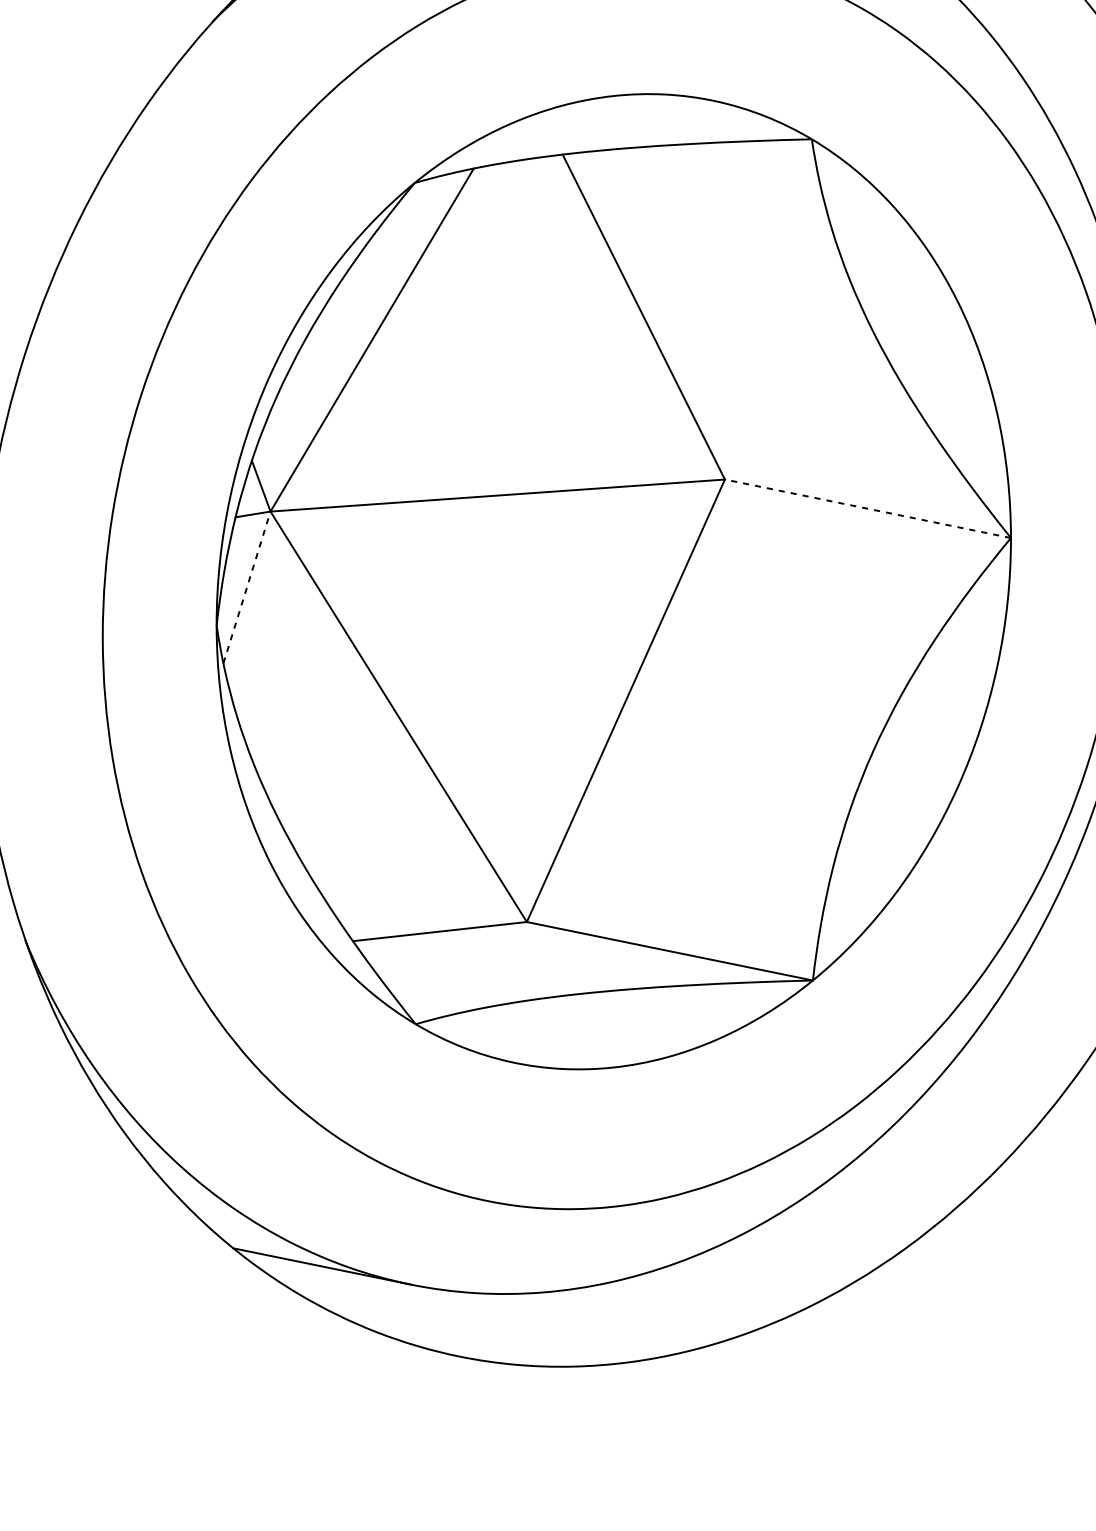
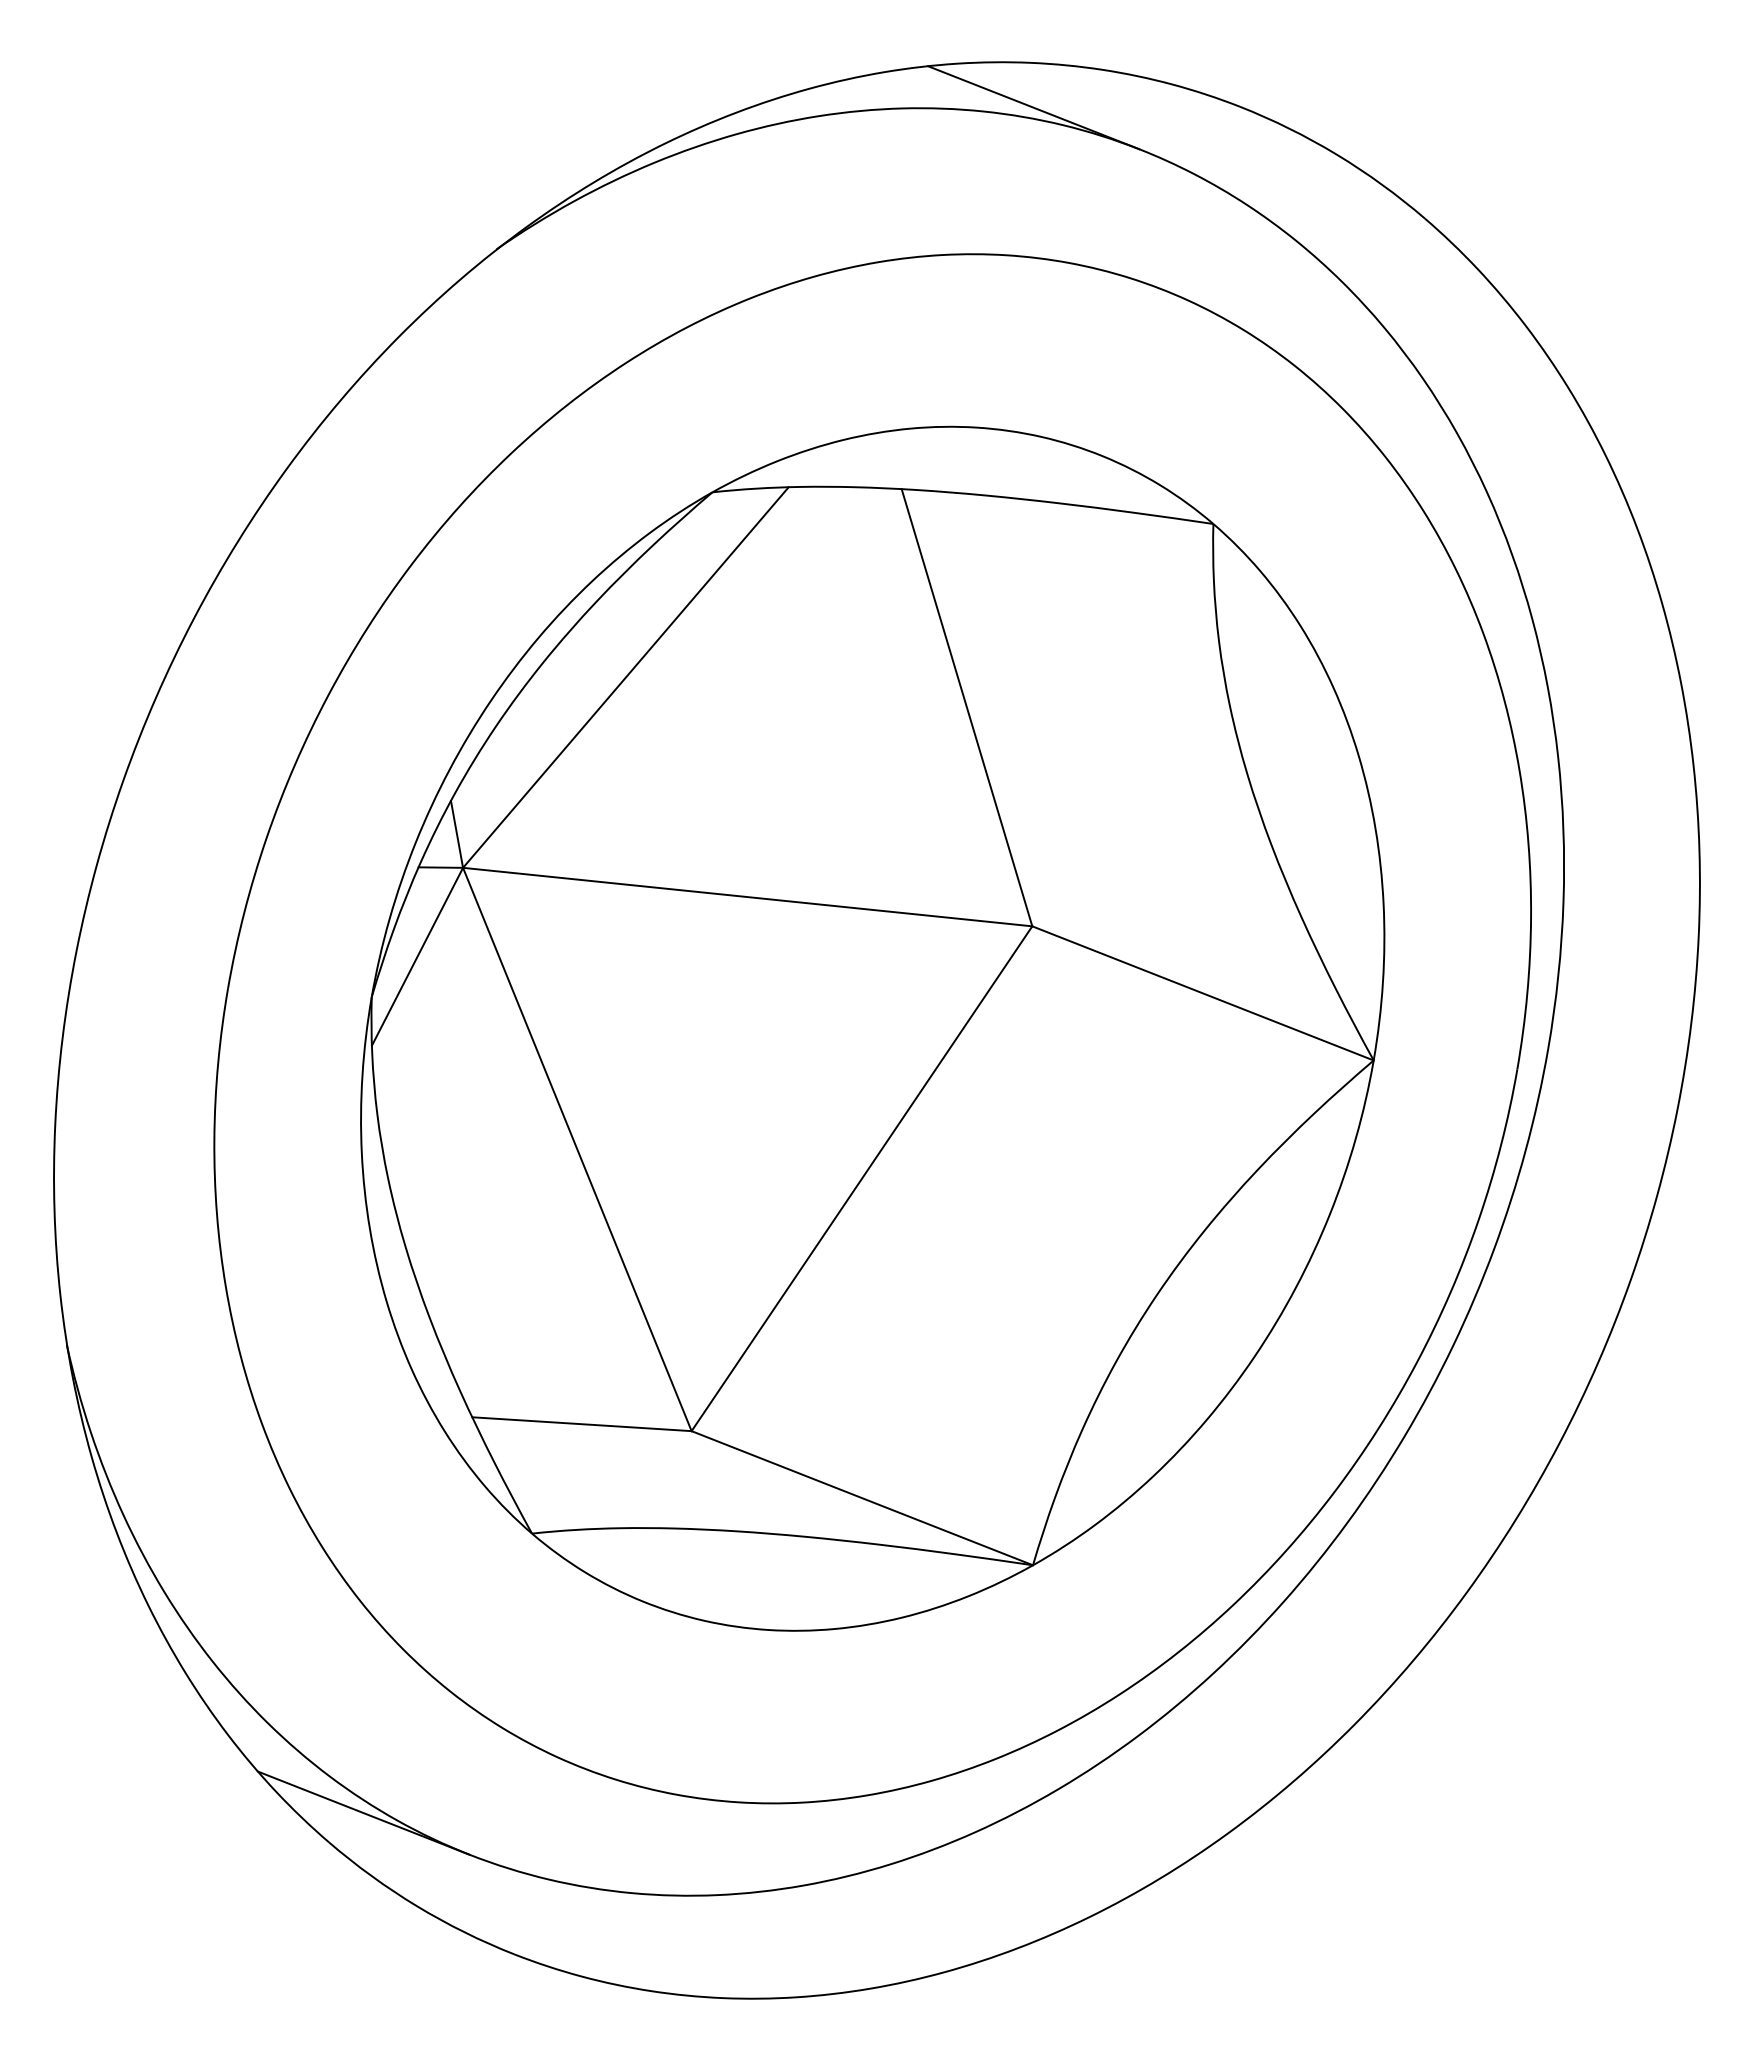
line: (867, 508) -> (1202, 993), dashed -> solid
line: (246, 587) -> (417, 956), dashed -> solid

